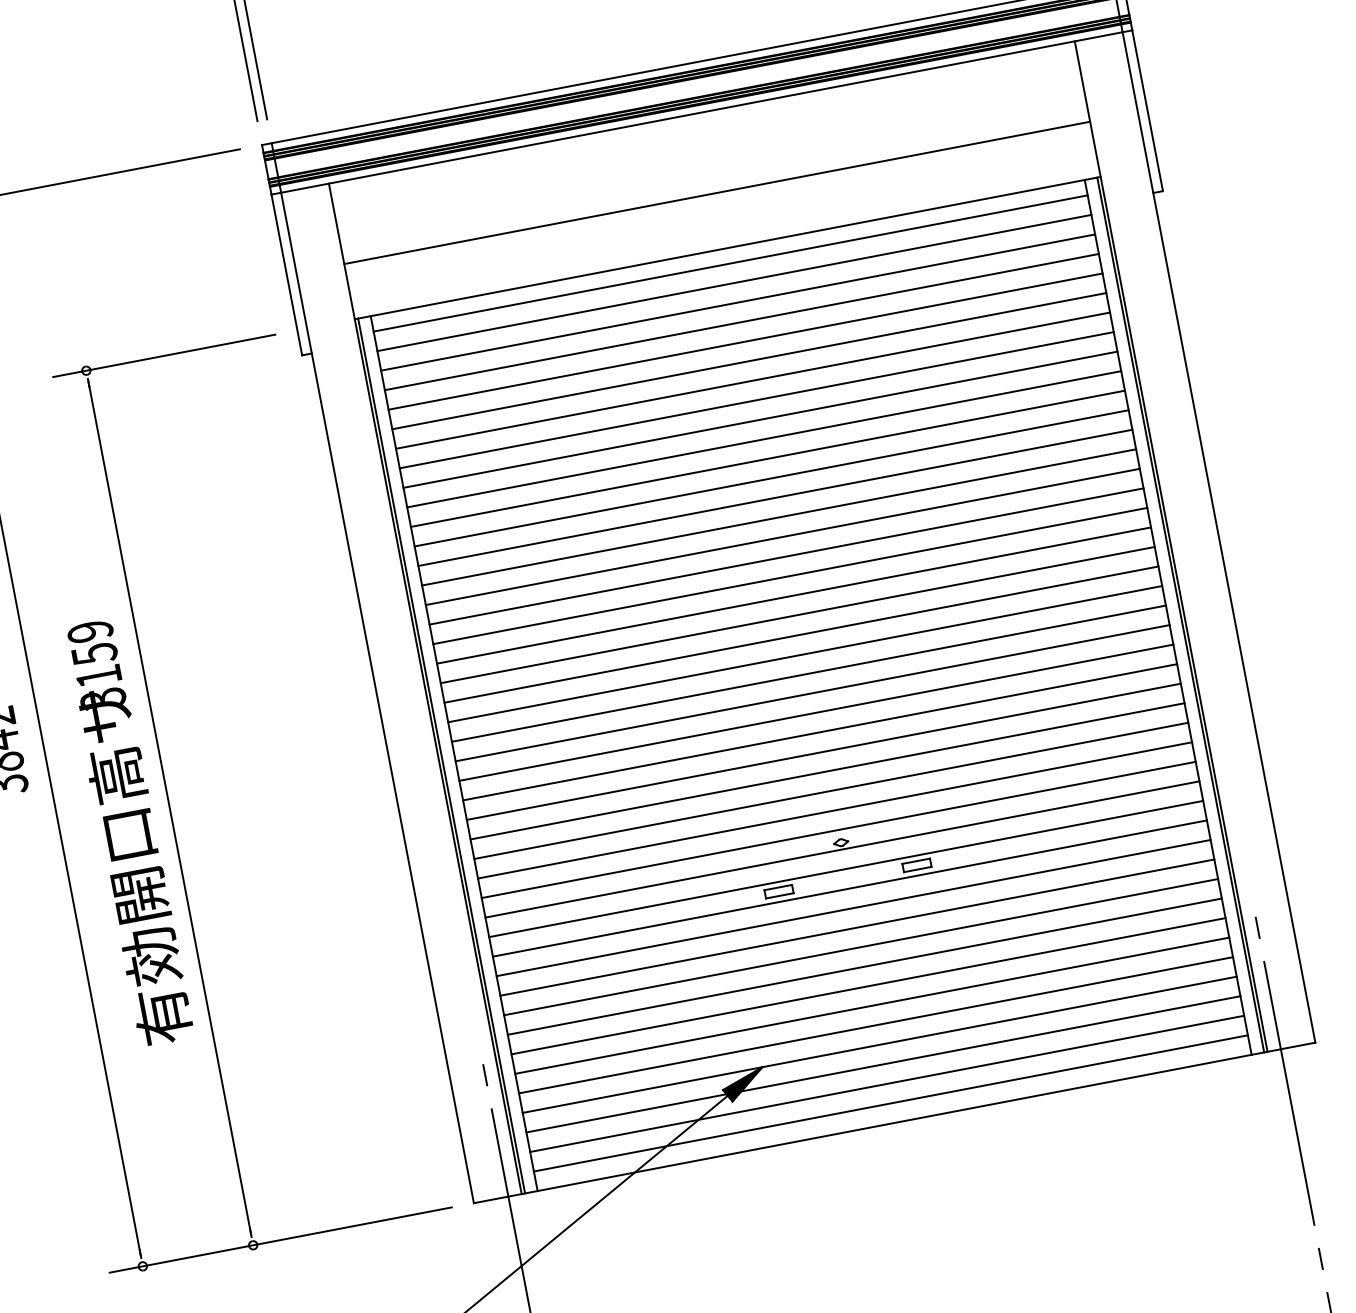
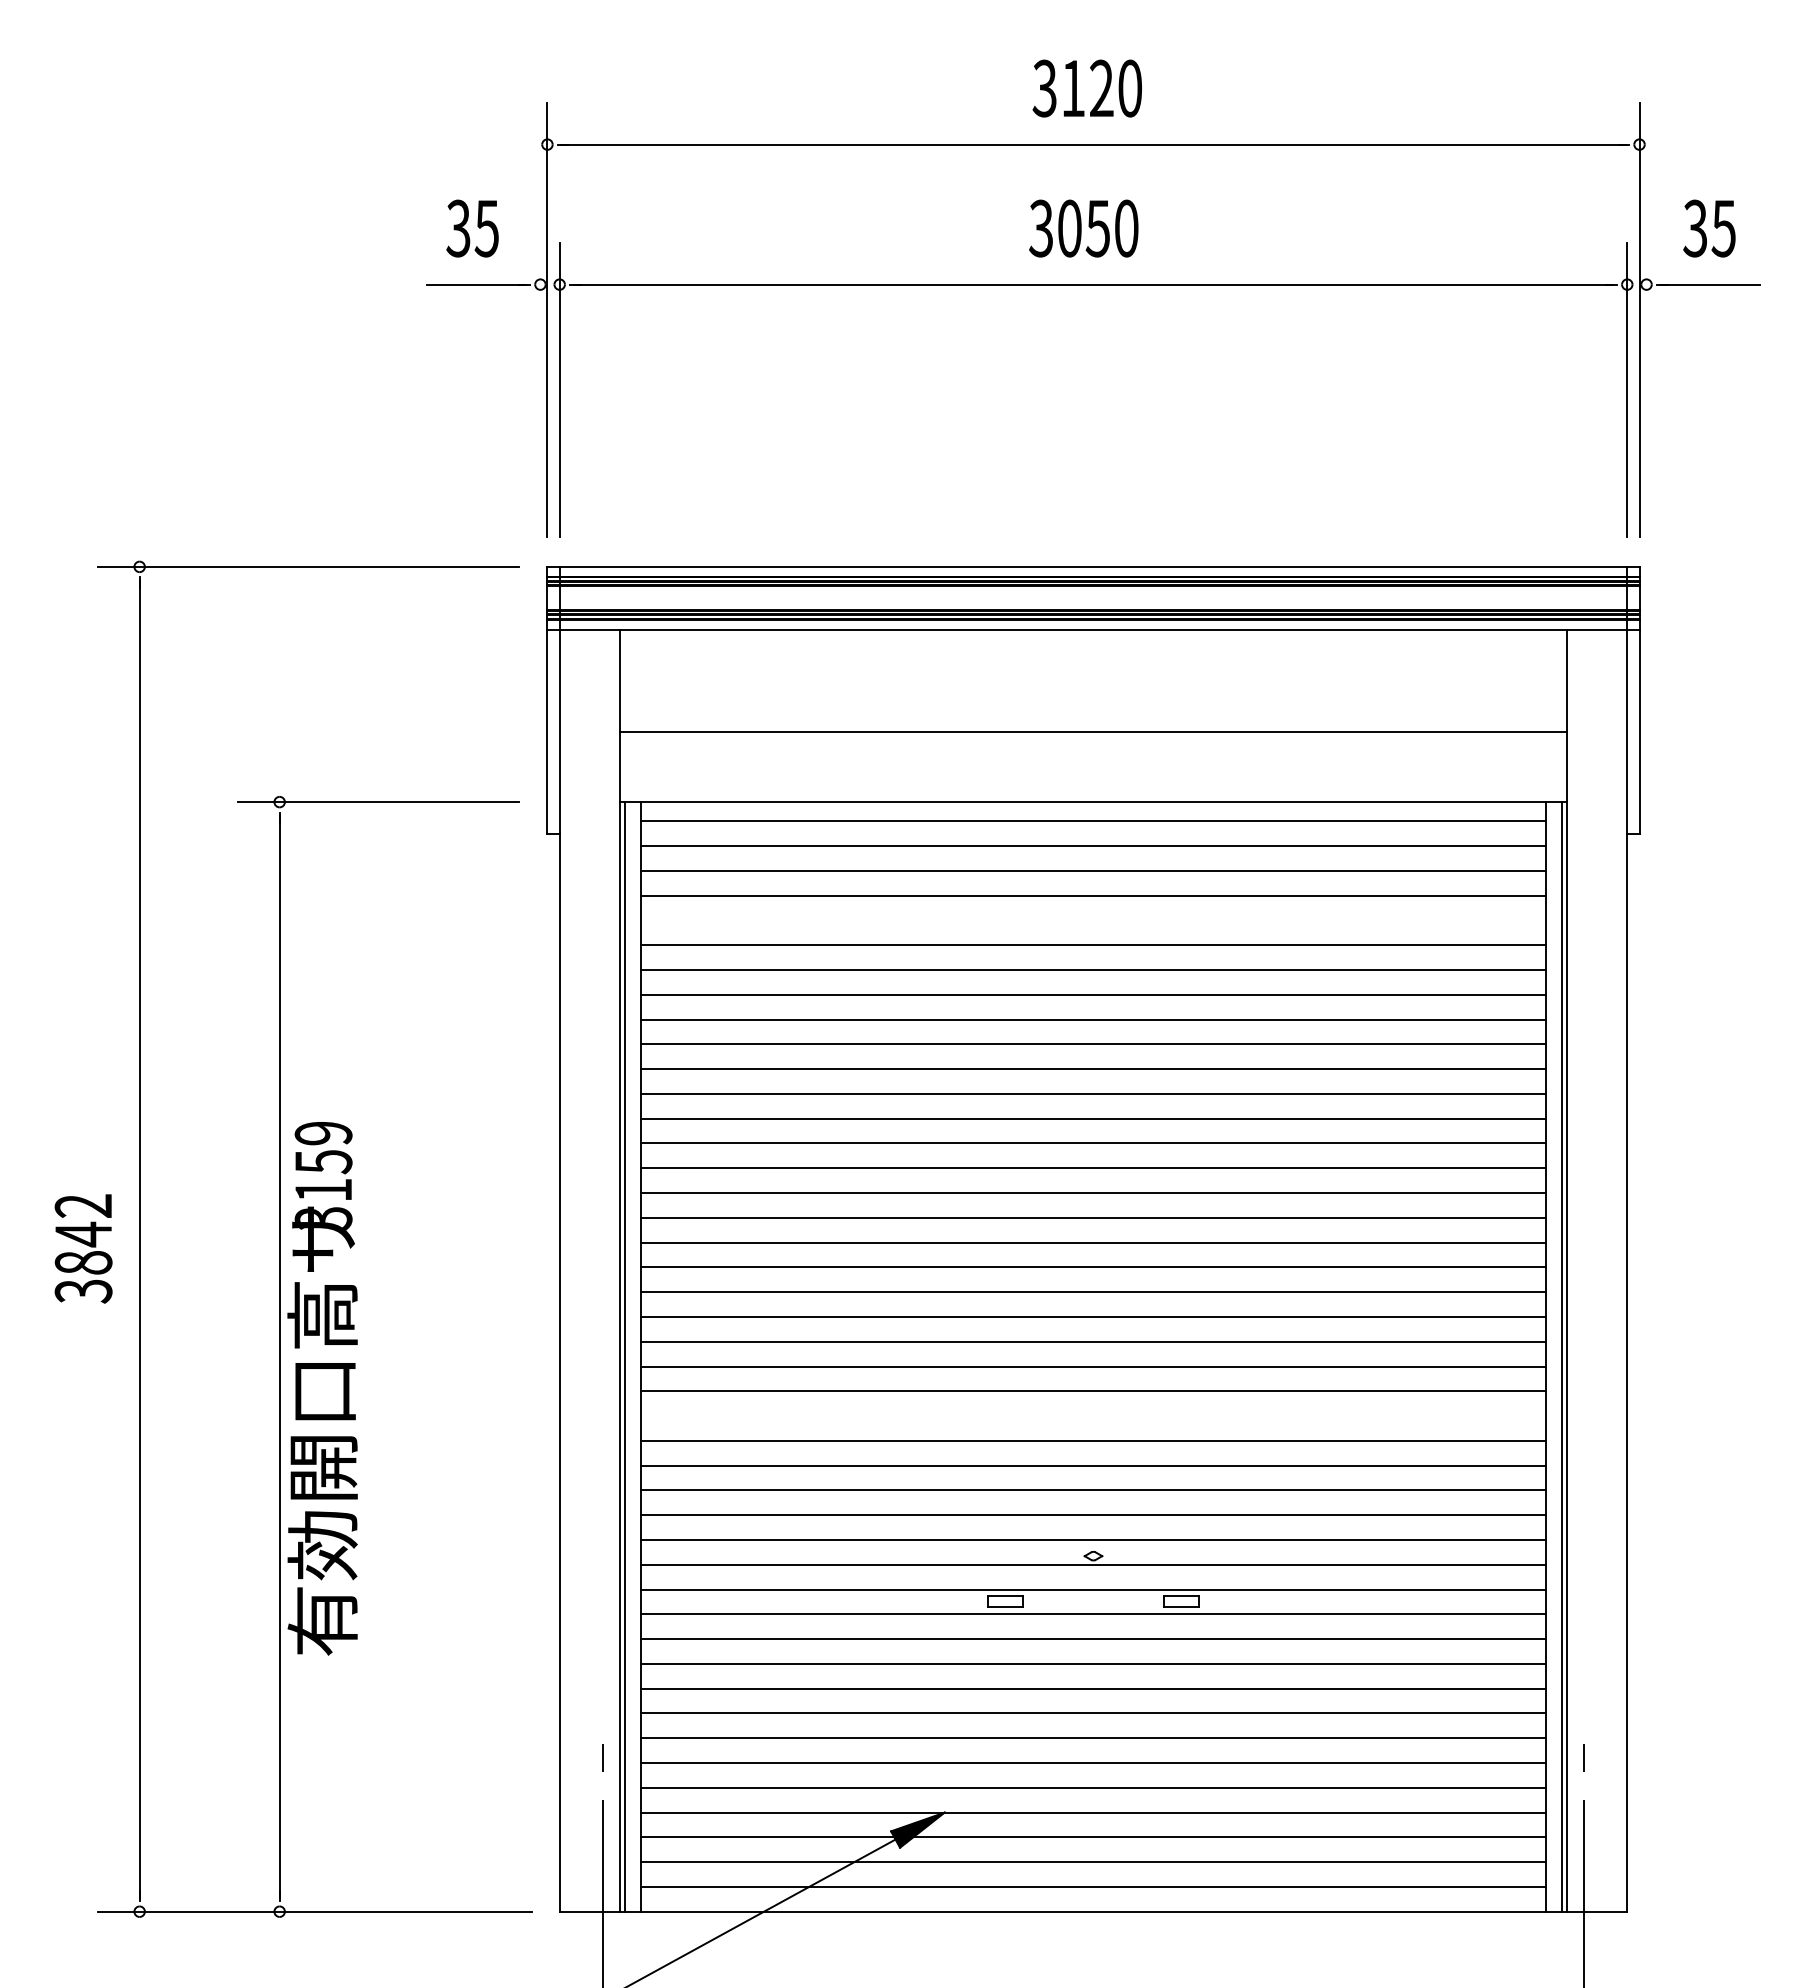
line: (745, 341) -> (1093, 920), removed
line: (820, 732) -> (1093, 1416), removed
text: (127, 832) -> (322, 1388), moved

